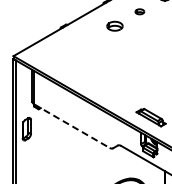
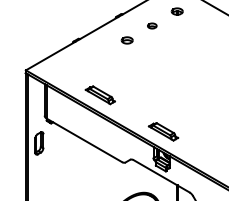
part: (114, 26) -> (126, 40), size x0.71
part: (87, 81) -> (99, 95), added
line: (72, 126) -> (84, 140), dashed -> solid

